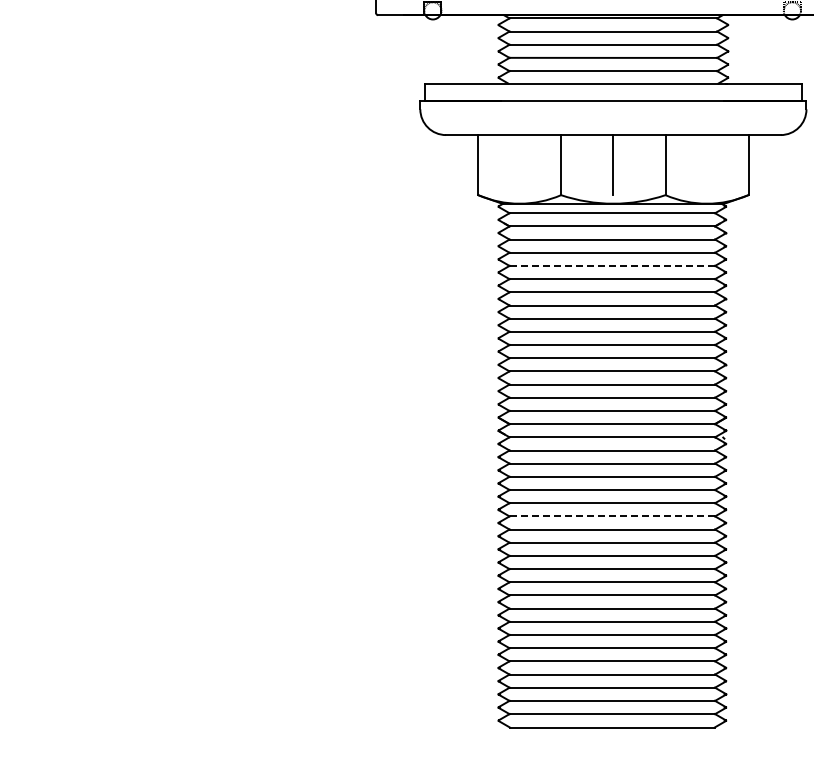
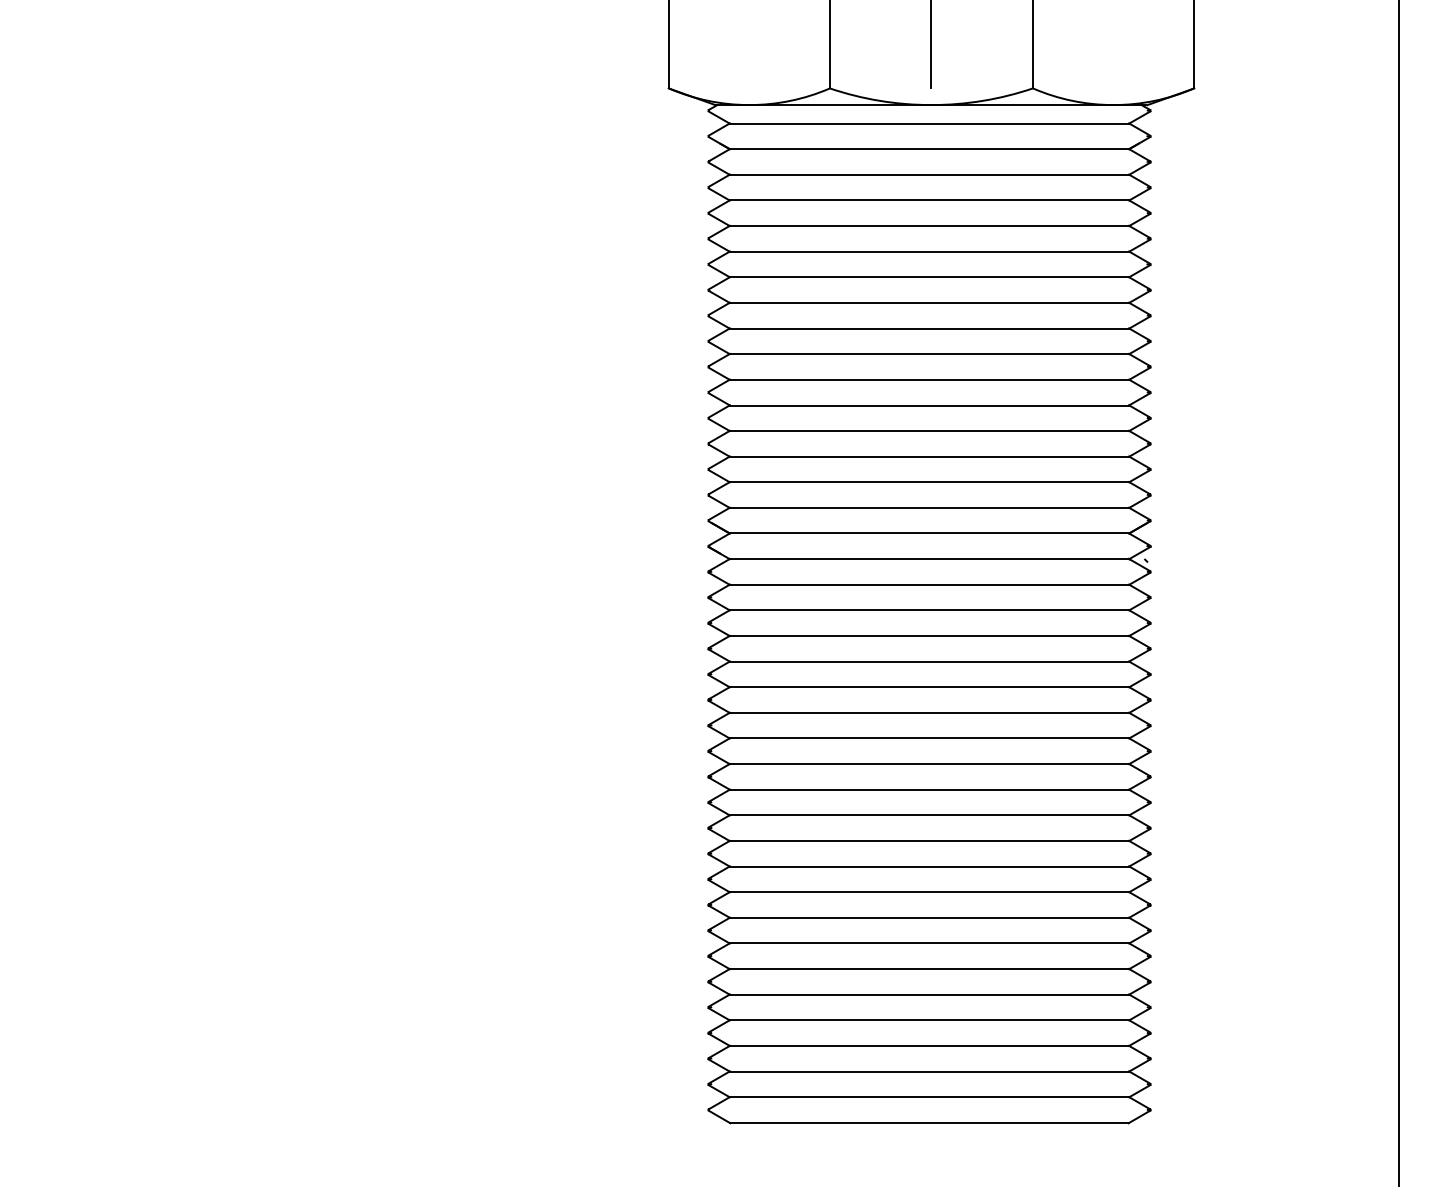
line: (612, 265) -> (929, 225), dashed -> solid
line: (612, 516) -> (929, 713), dashed -> solid

